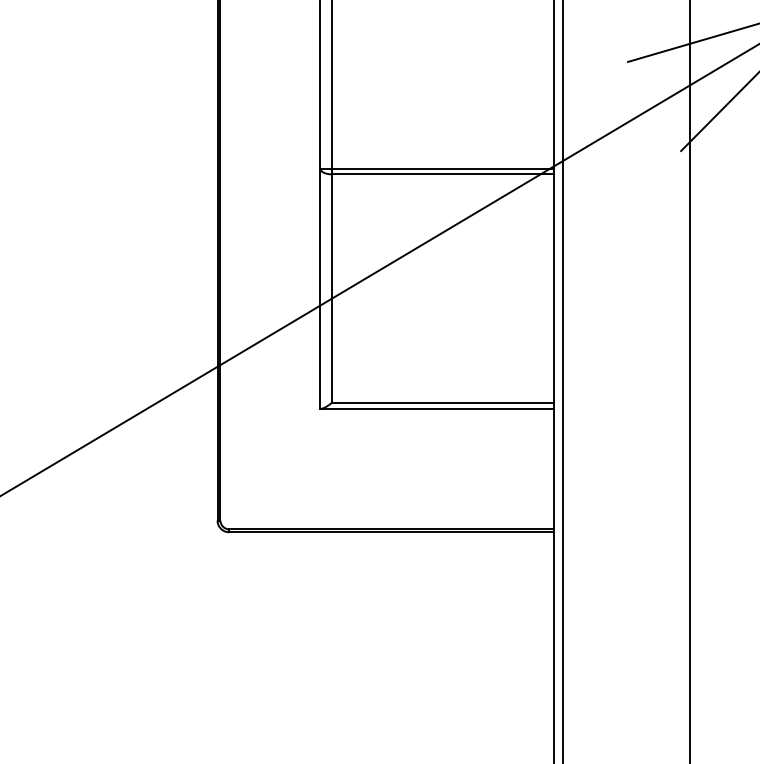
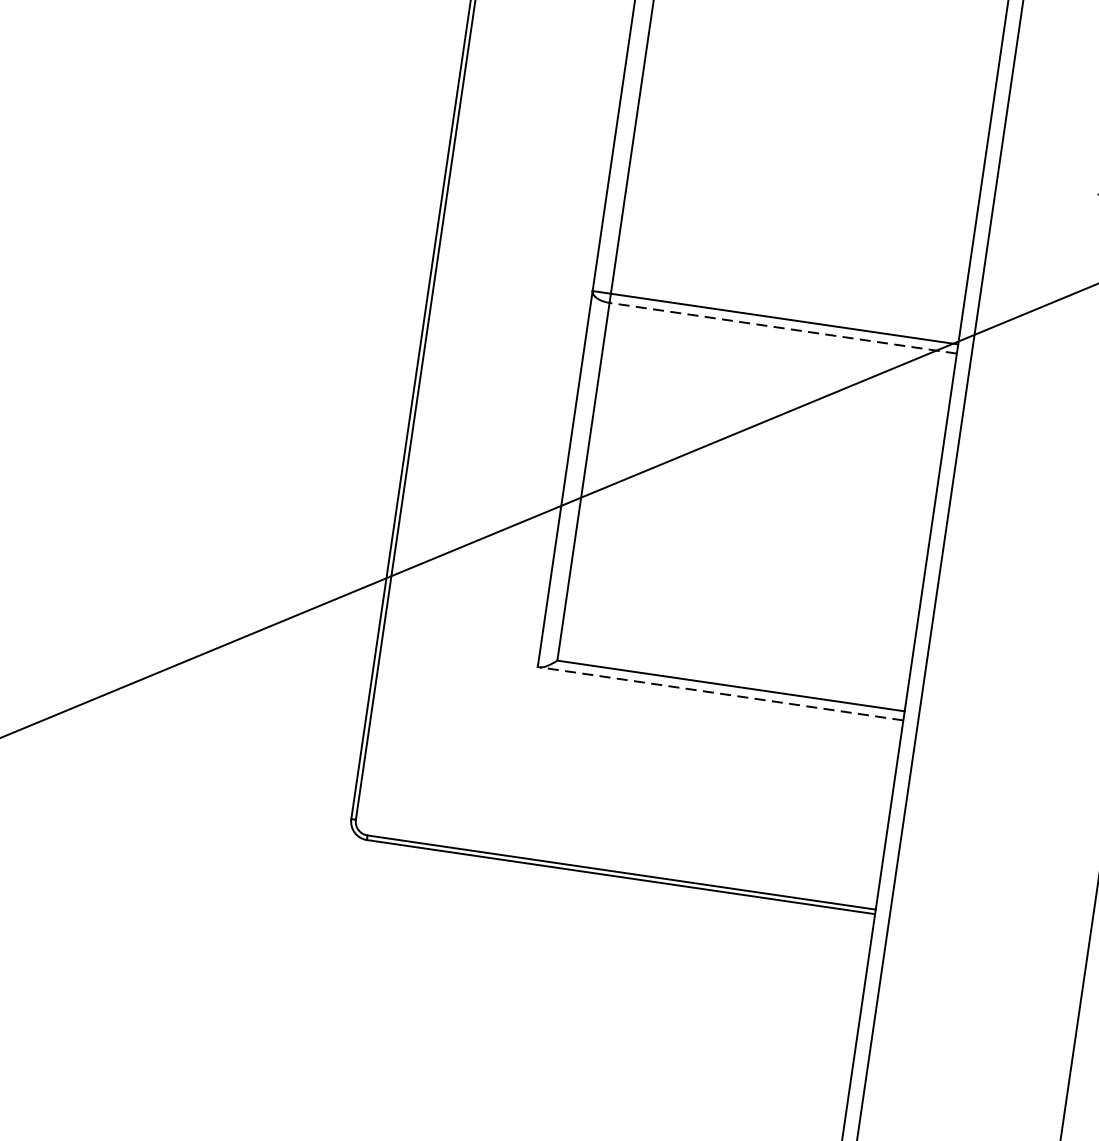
line: (442, 174) -> (782, 328), solid -> dashed
line: (437, 408) -> (721, 693), solid -> dashed

